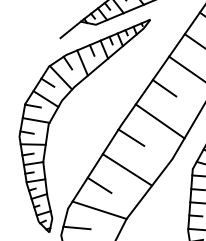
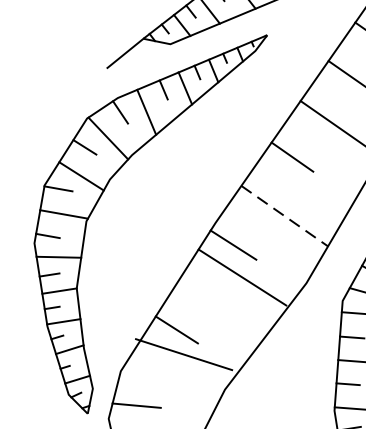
line: (160, 121) -> (285, 216), solid -> dashed
line: (127, 169) -> (242, 276), moved
line: (99, 209) -> (183, 353), moved

